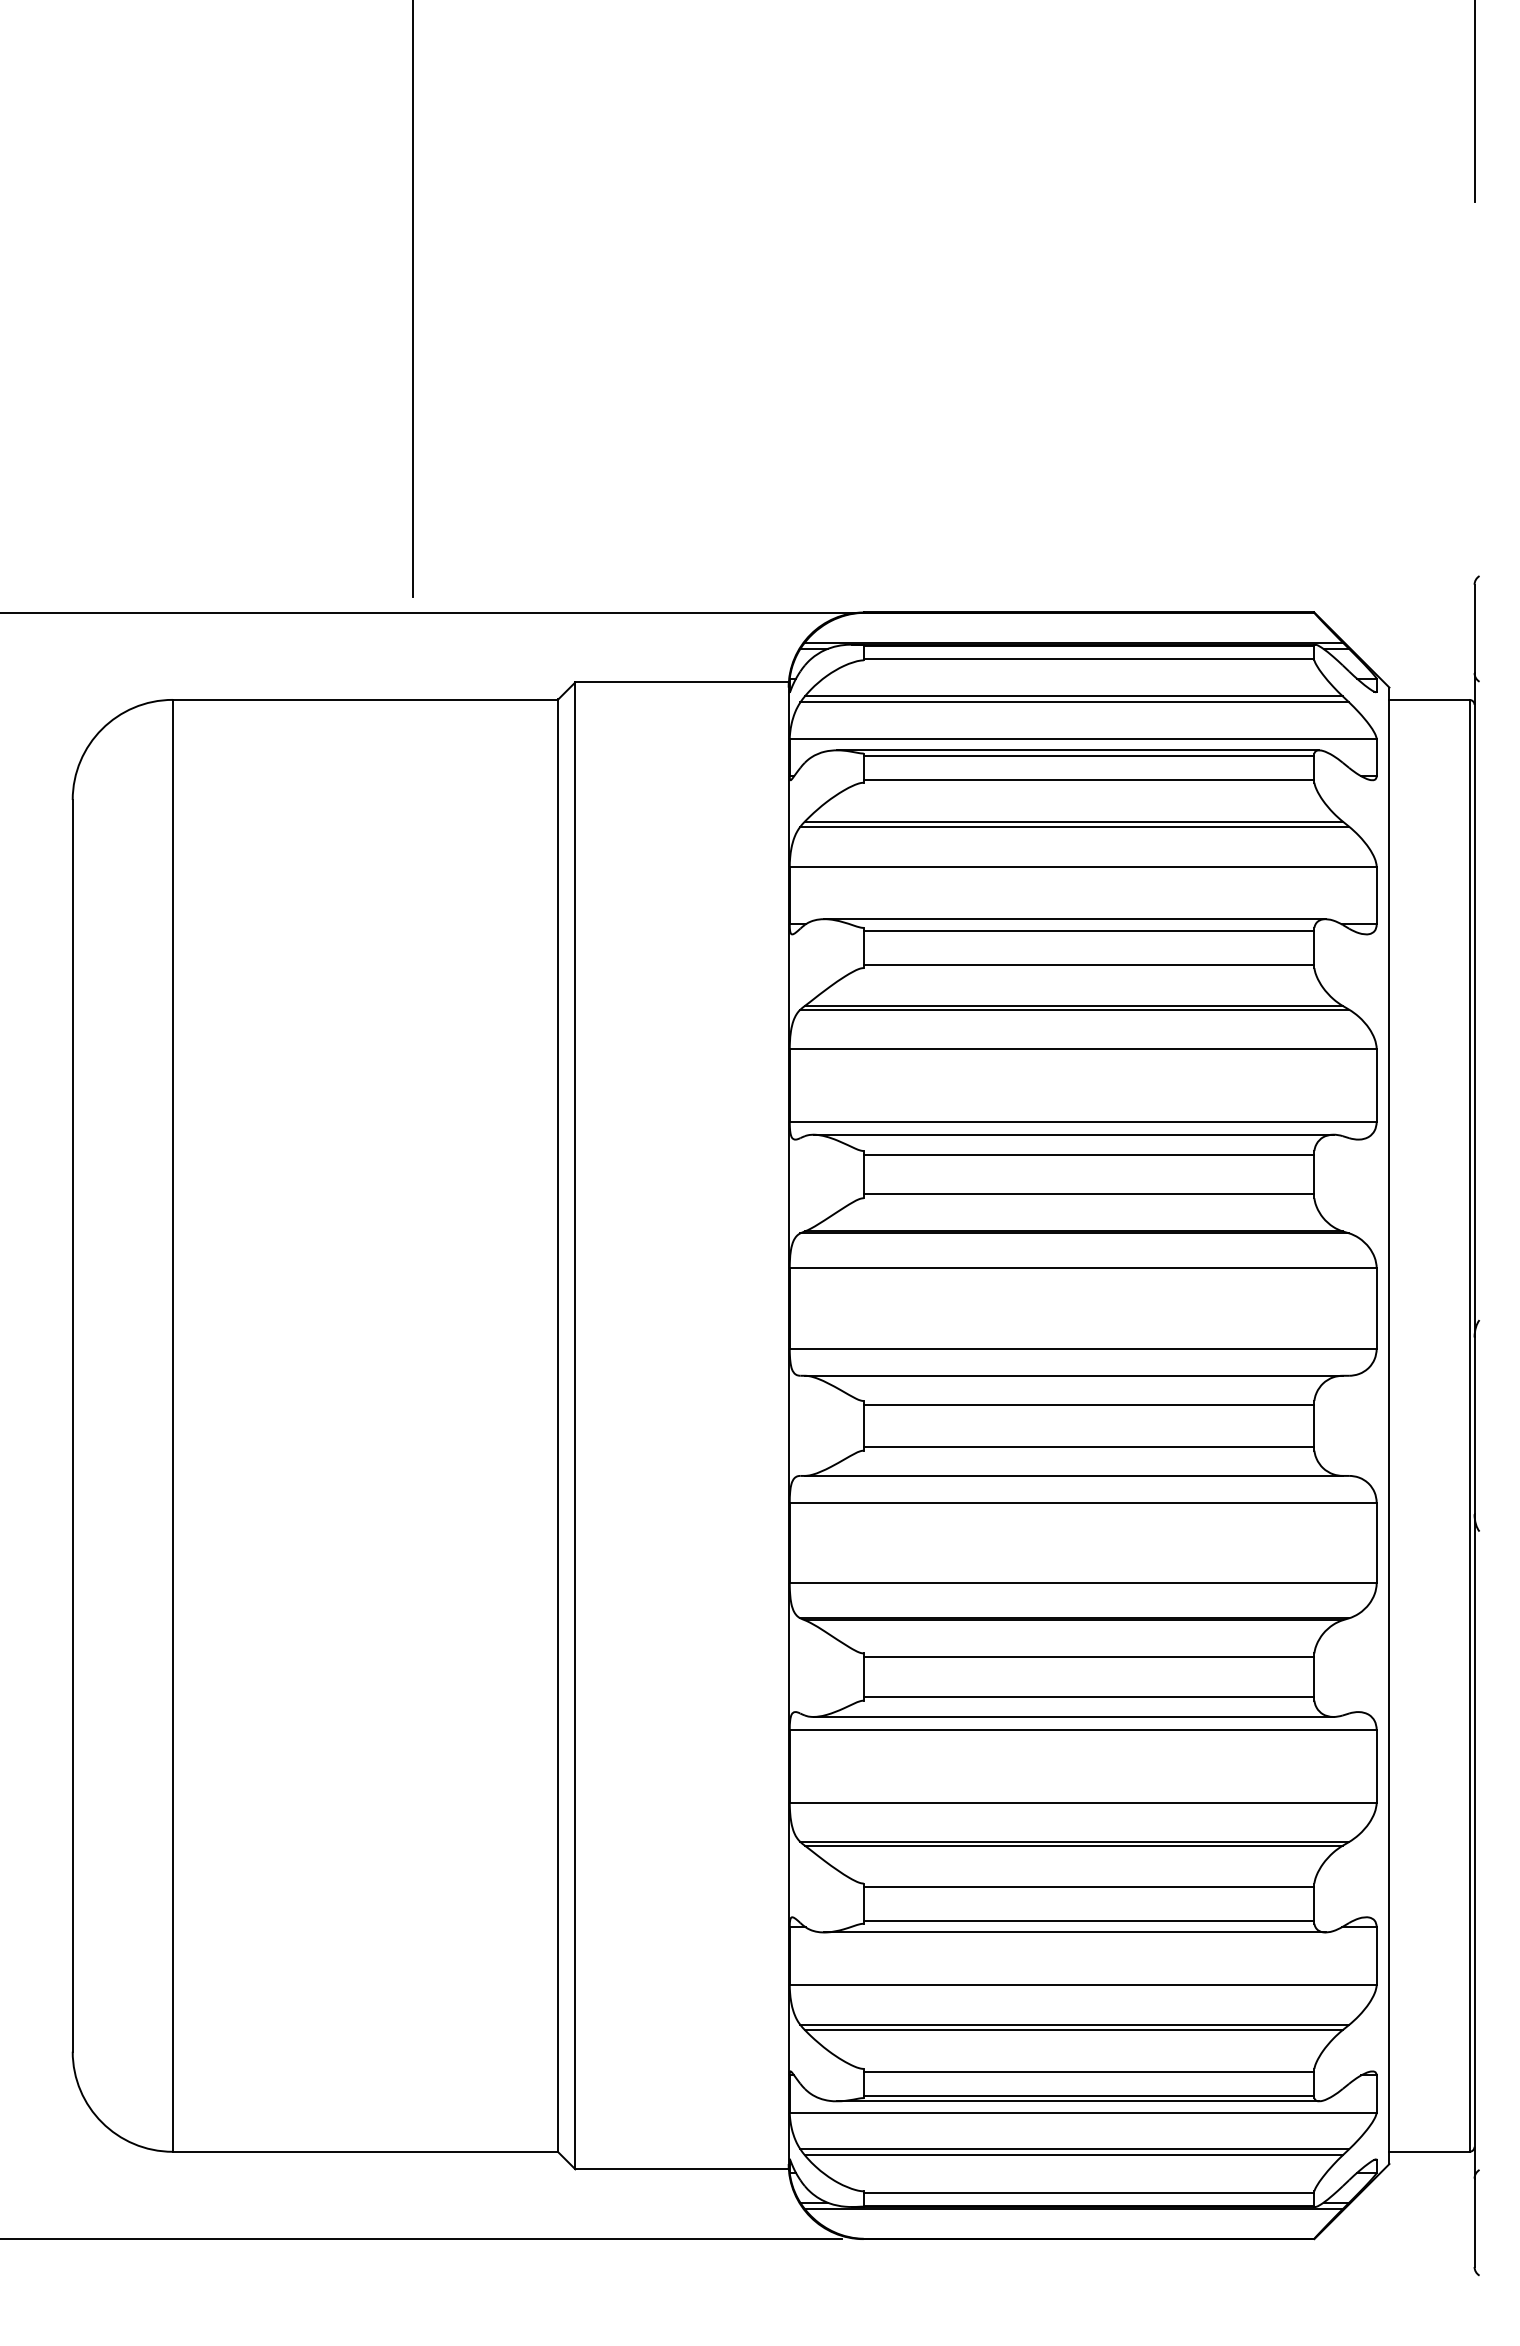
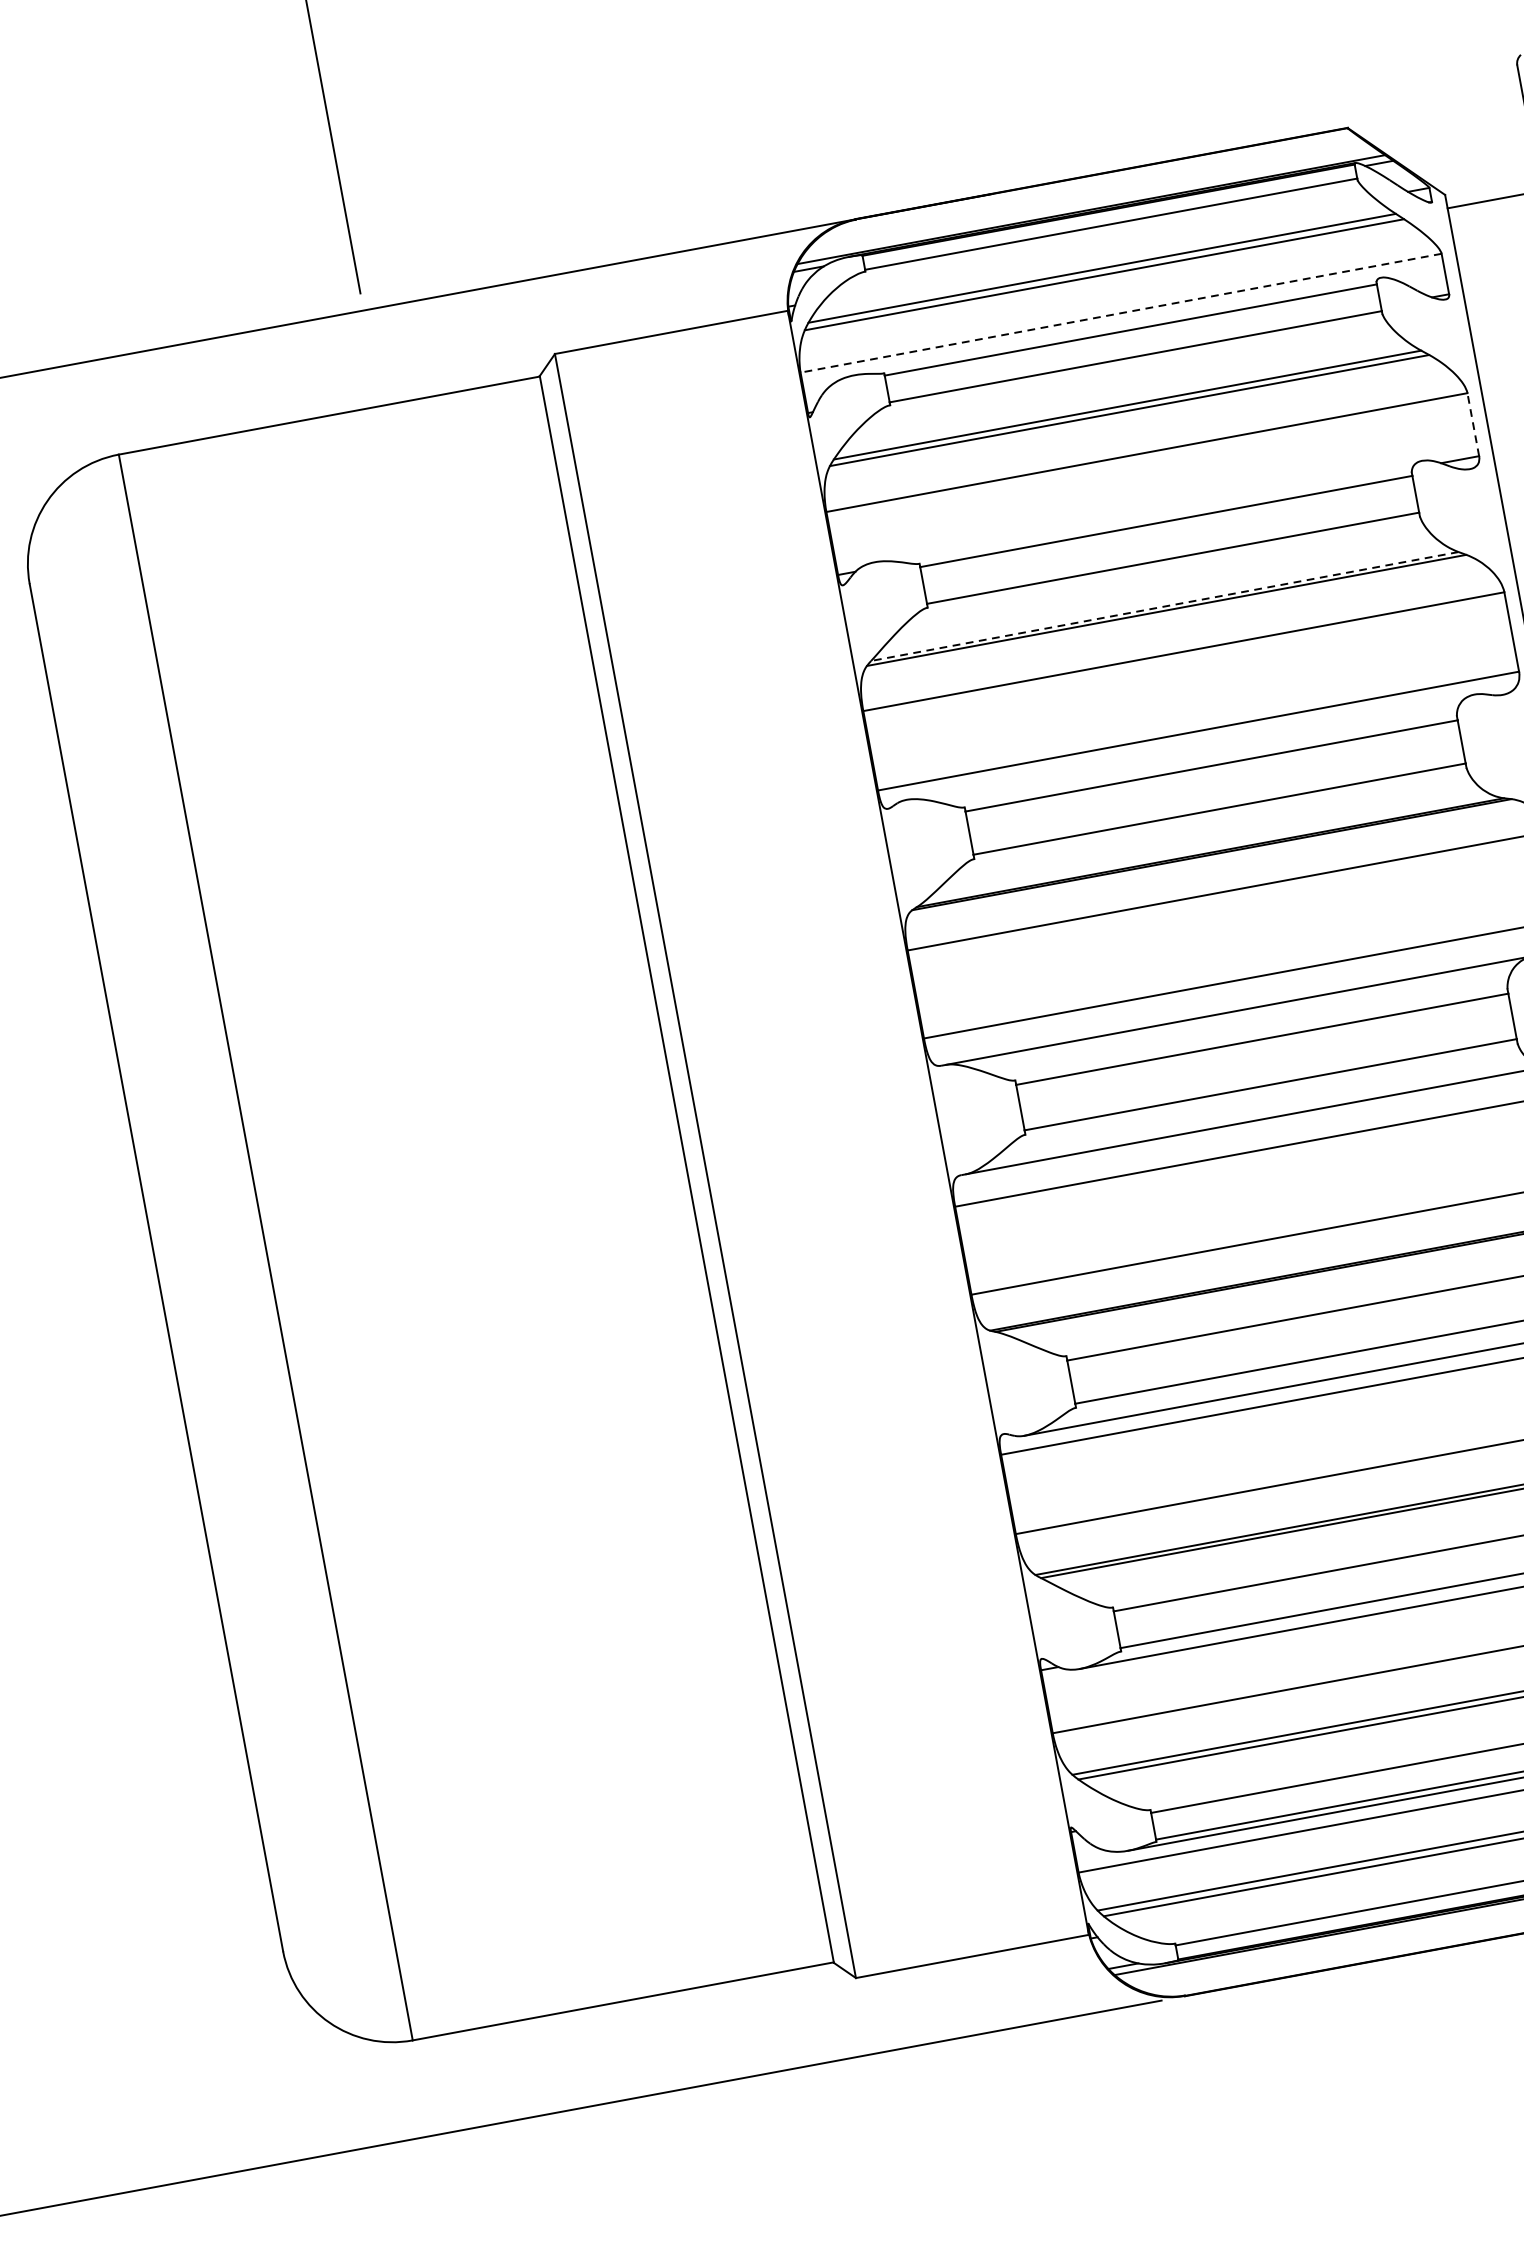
line: (1082, 739) -> (1120, 313), solid -> dashed
line: (1078, 750) -> (1118, 326), removed
line: (1376, 895) -> (1473, 424), solid -> dashed
line: (1074, 919) -> (1148, 511), removed
line: (1073, 1005) -> (1164, 606), solid -> dashed
line: (1073, 1134) -> (1190, 746), removed

